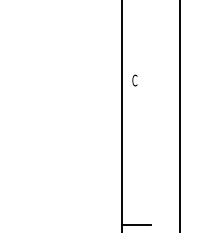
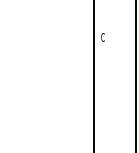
line: (136, 224) -> (104, 144), removed

